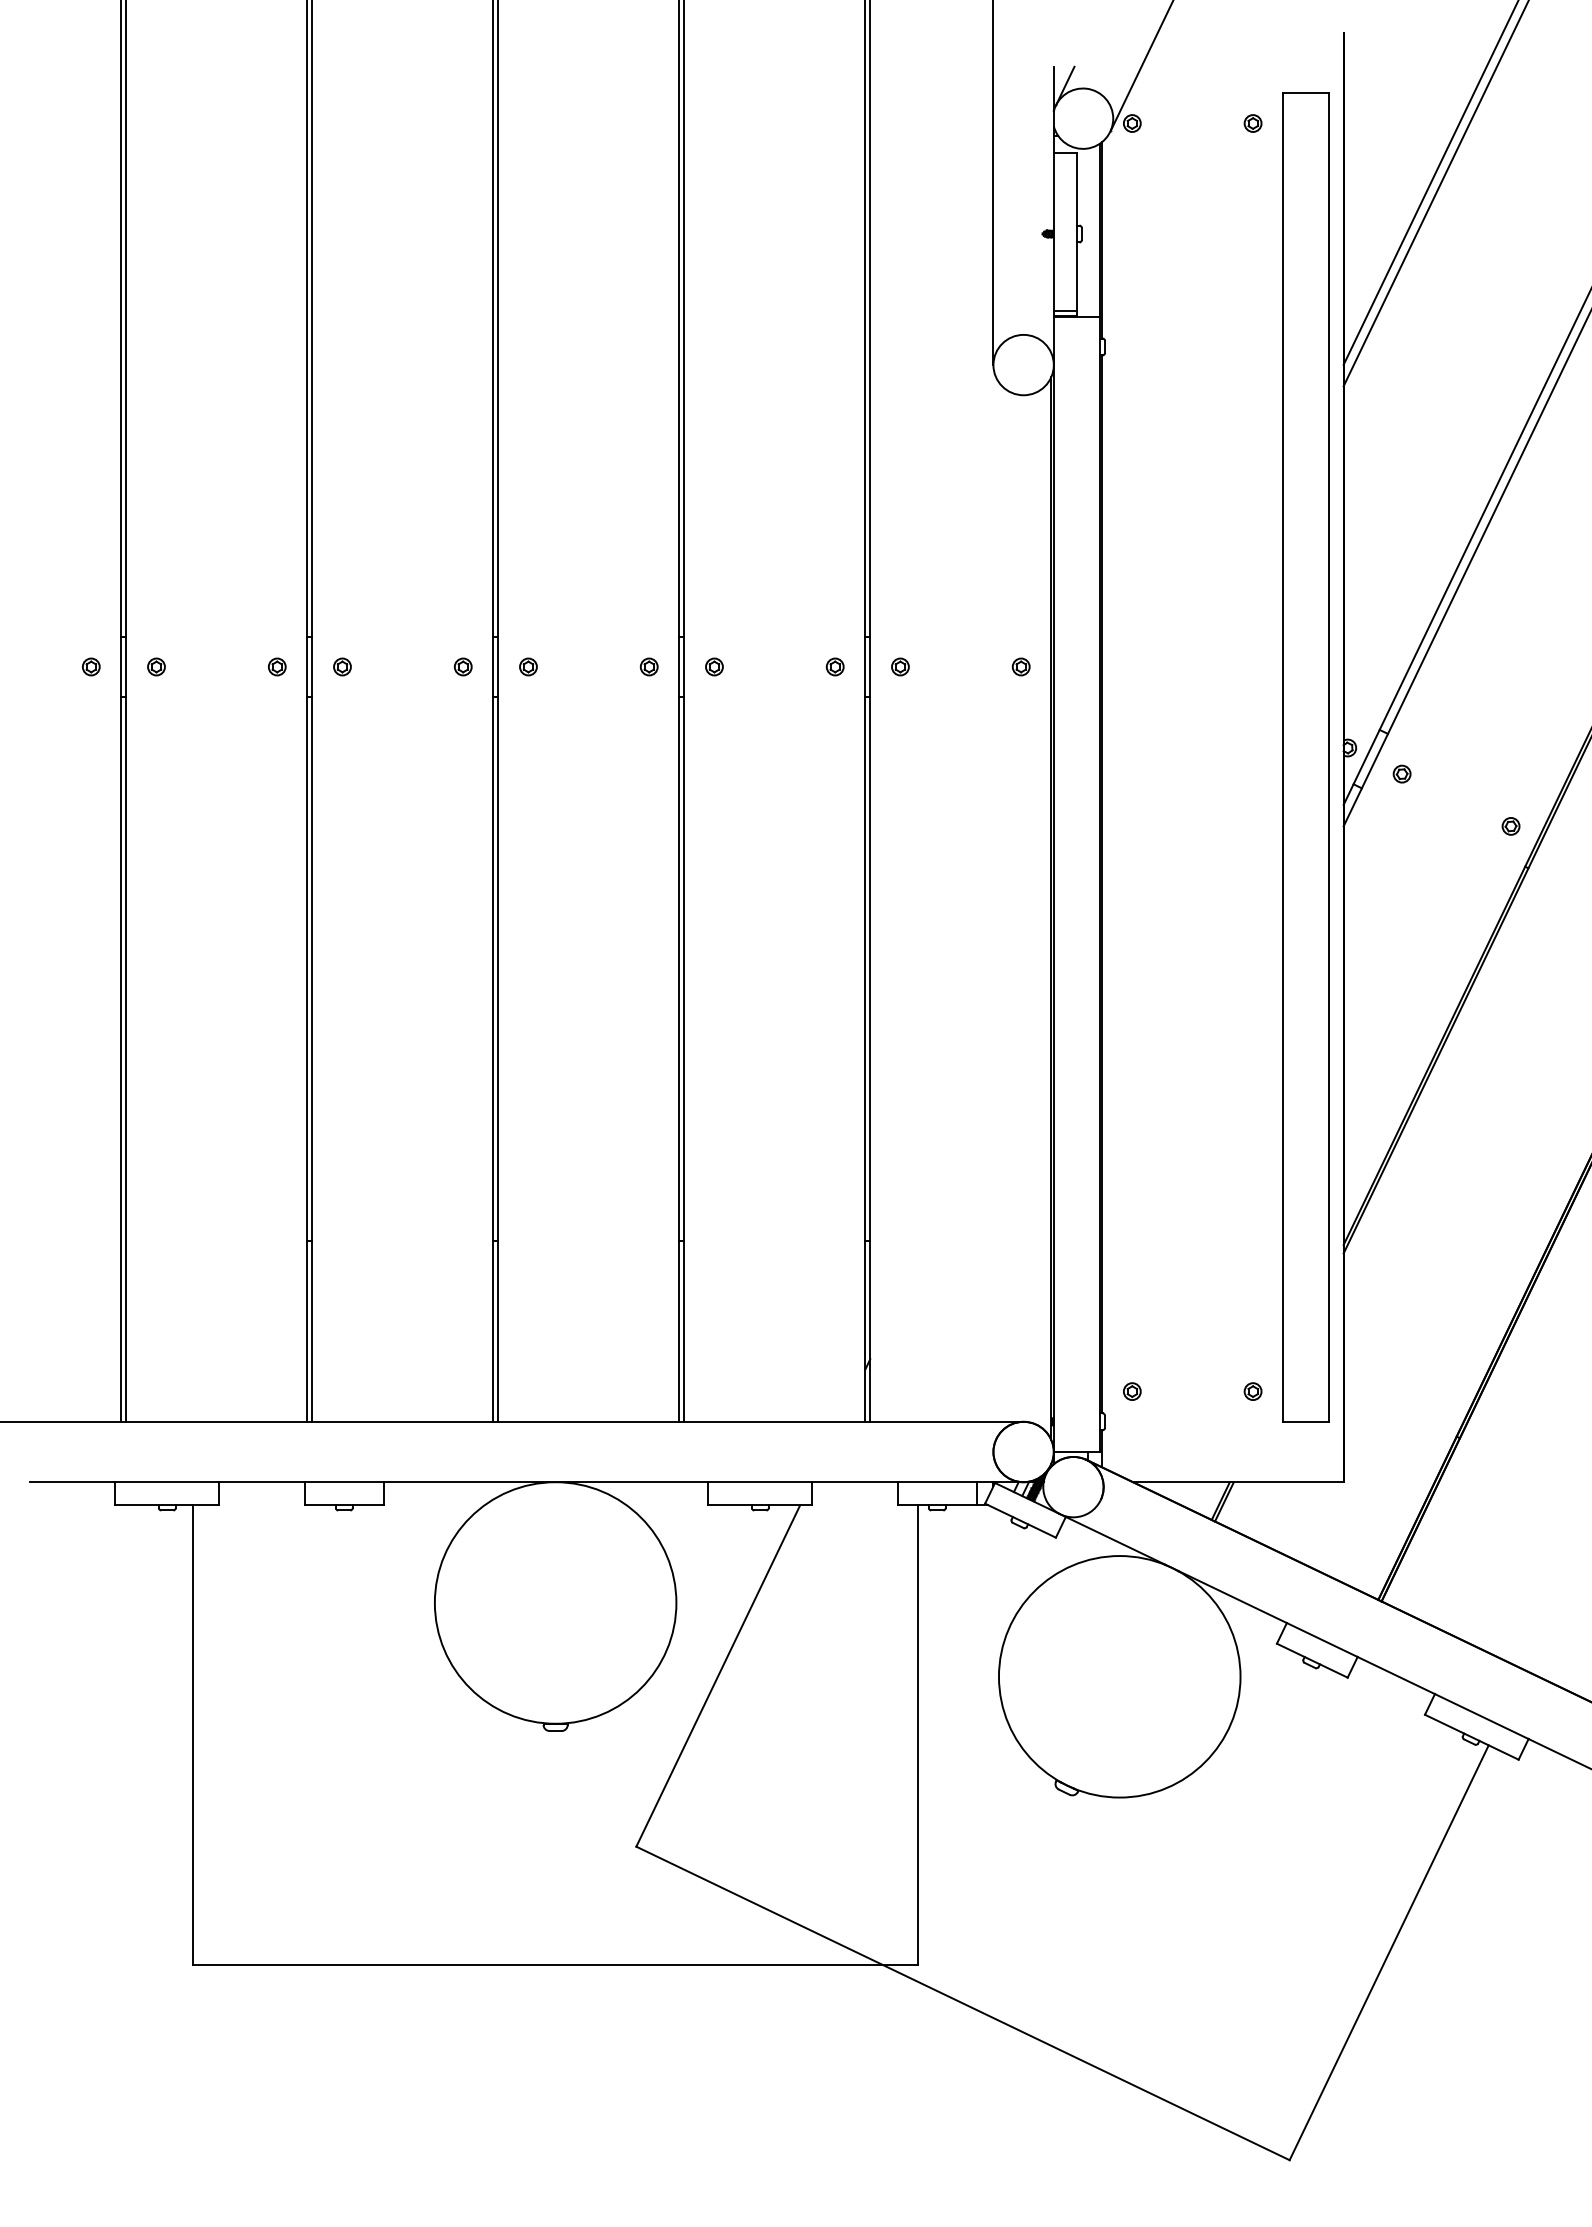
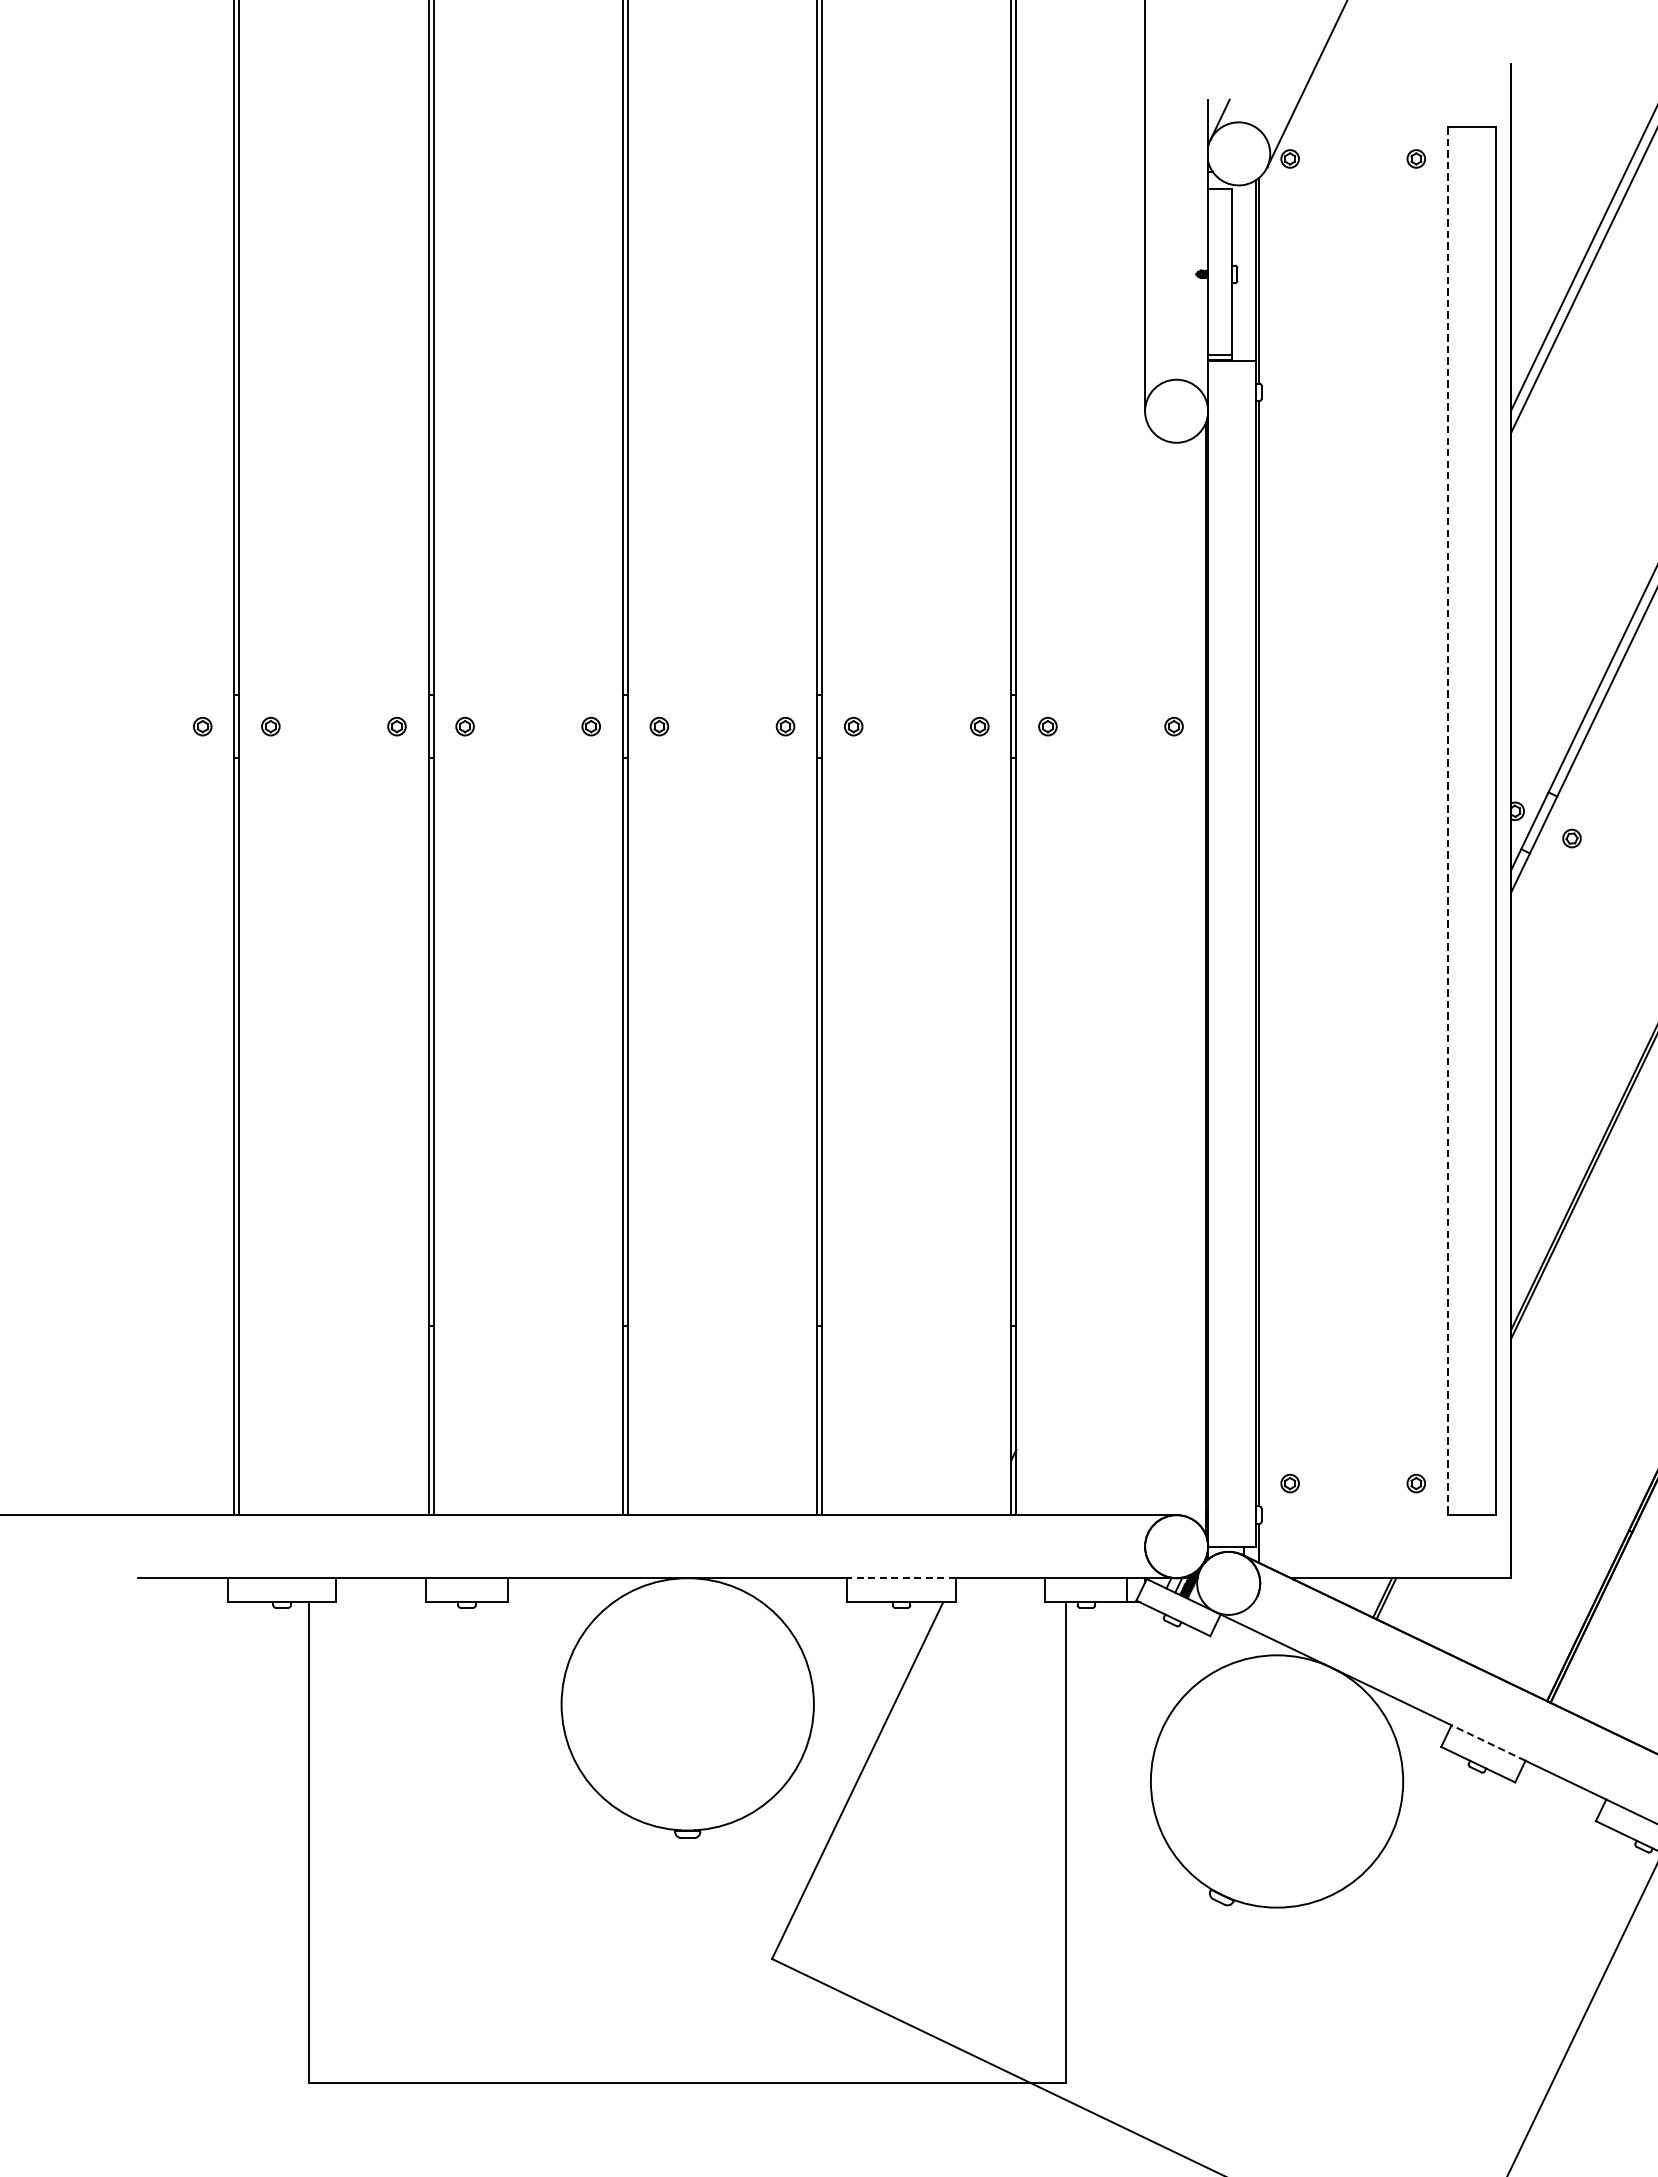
line: (1283, 758) -> (1448, 822), solid -> dashed
line: (760, 1482) -> (901, 1578), solid -> dashed
line: (1321, 1639) -> (1487, 1742), solid -> dashed

